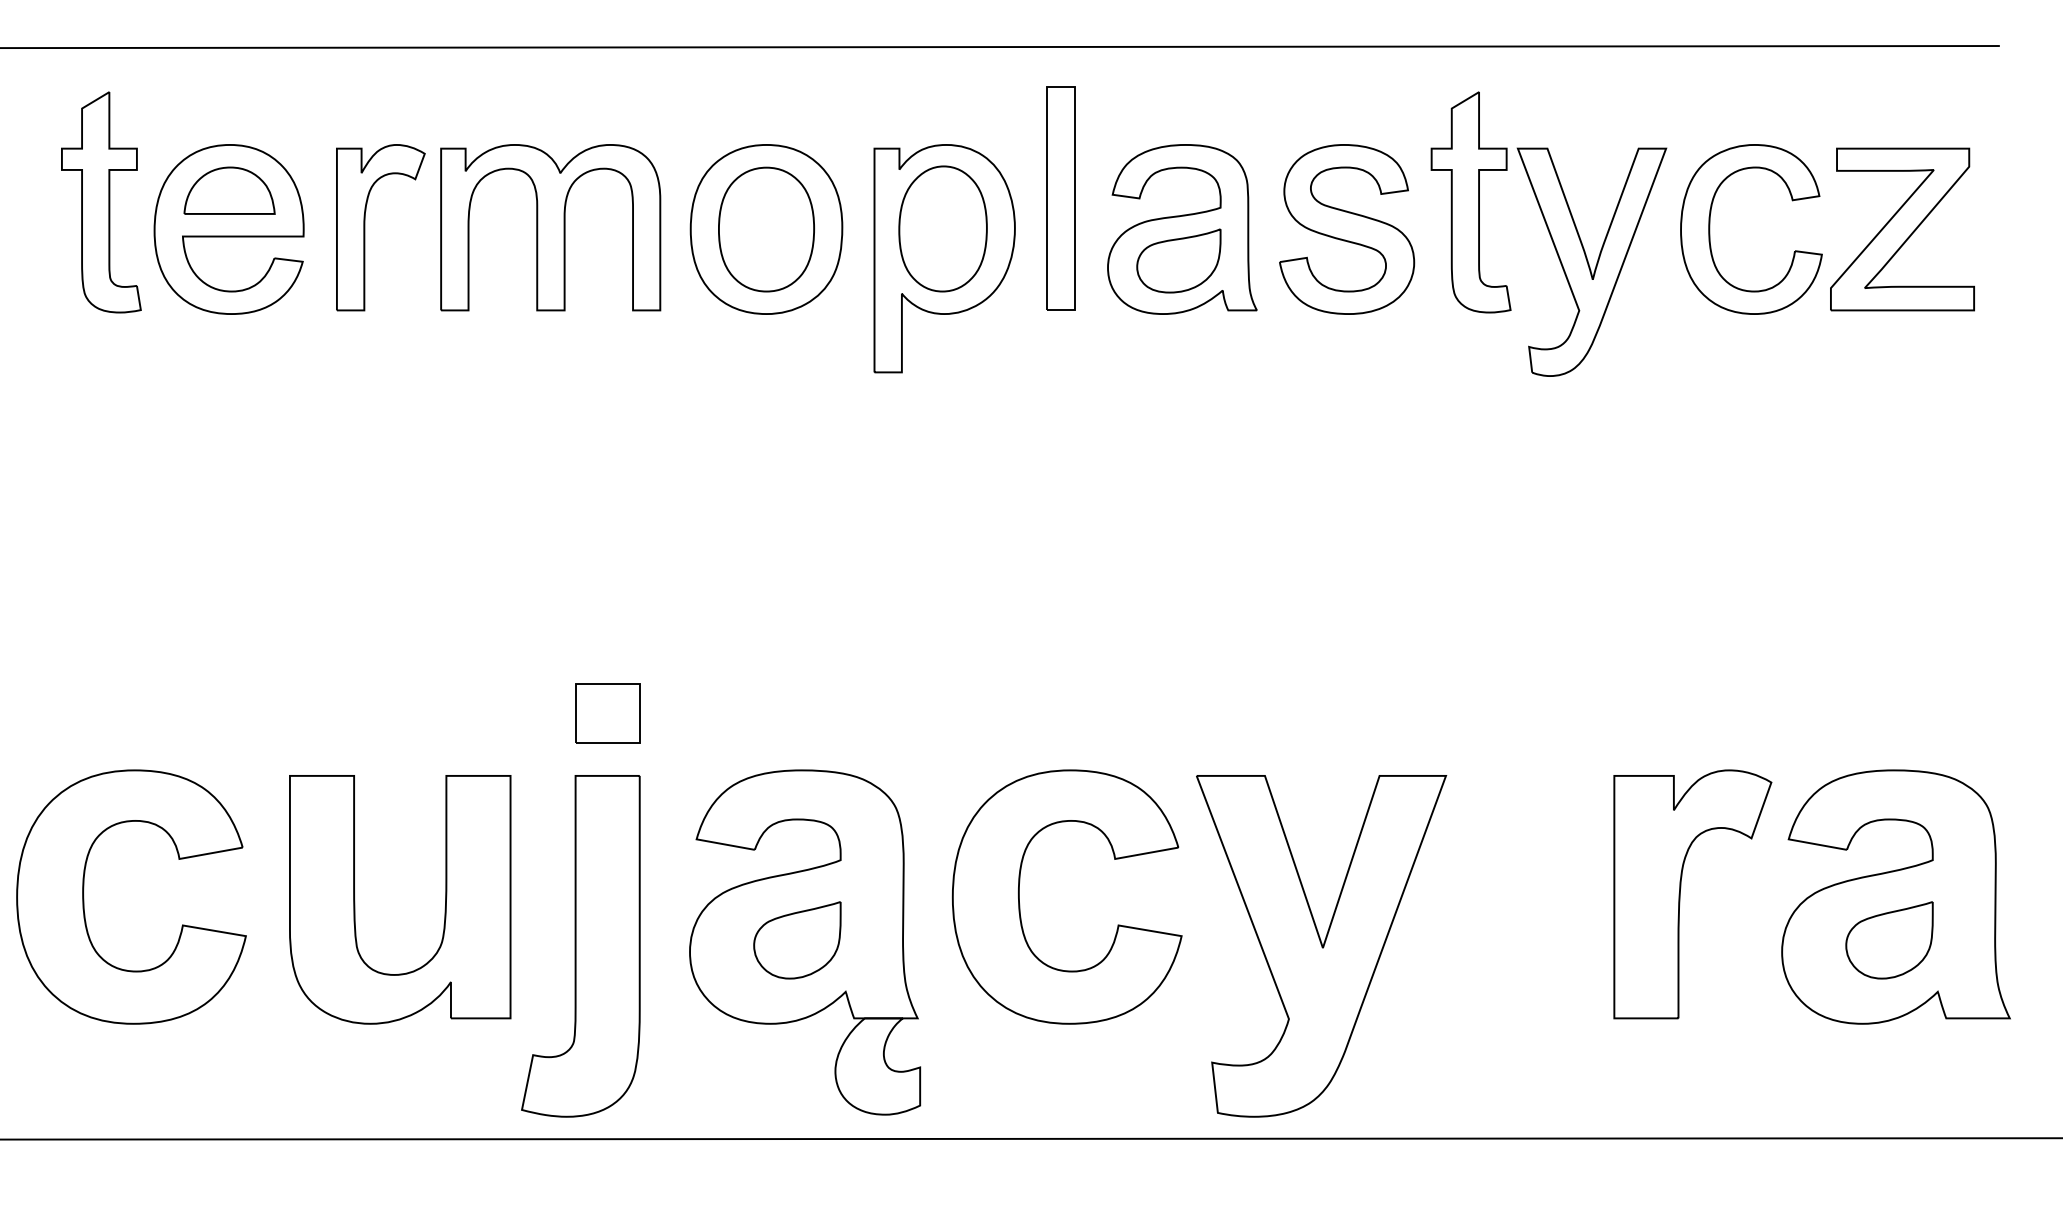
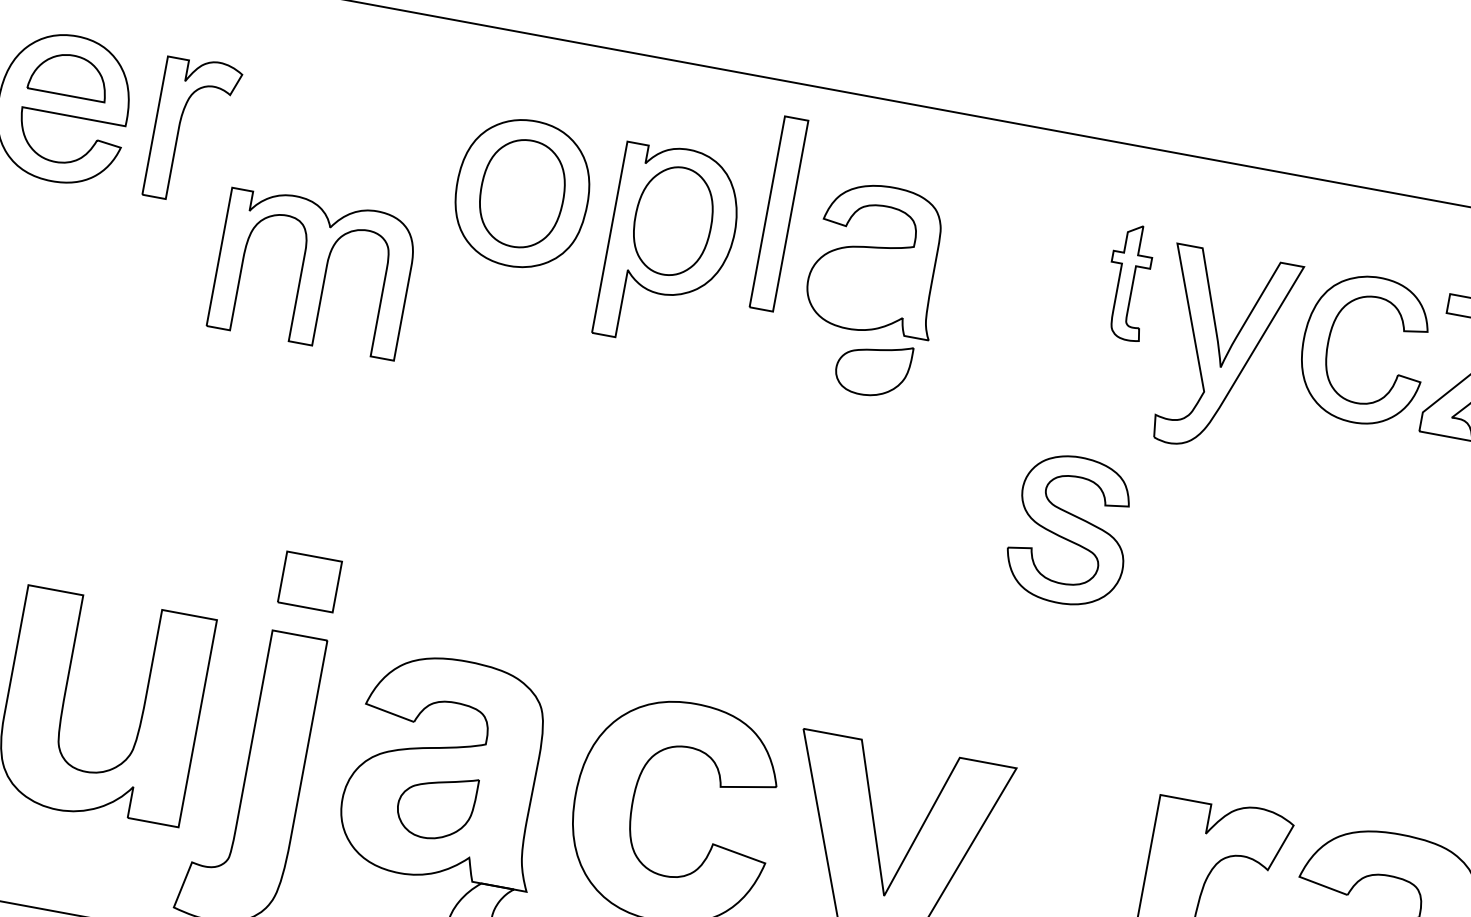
part: (1470, 202) -> (1128, 282), size x0.6
part: (550, 227) -> (313, 272), moved
part: (1347, 229) -> (1070, 530), moved
part: (1178, 260) -> (872, 368), moved

